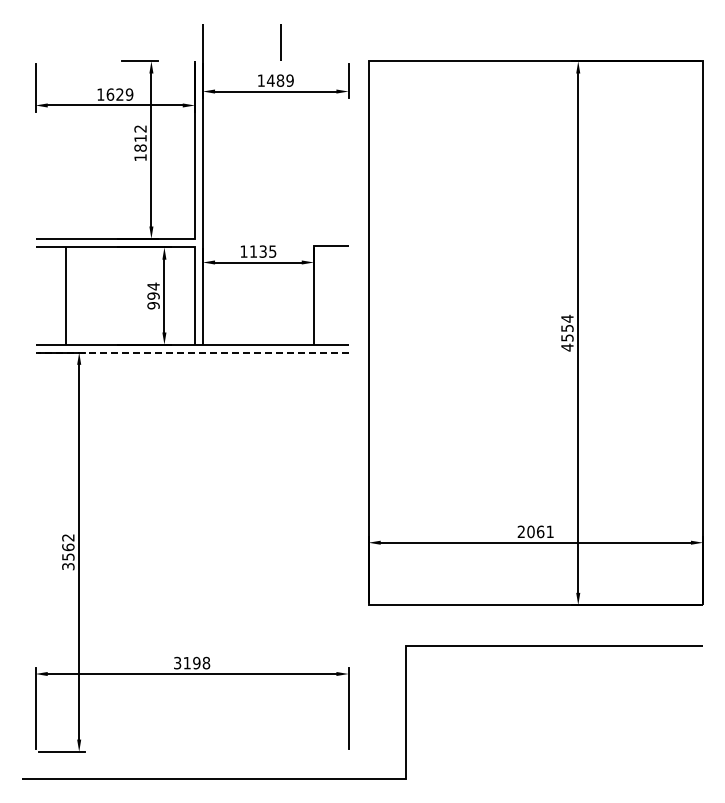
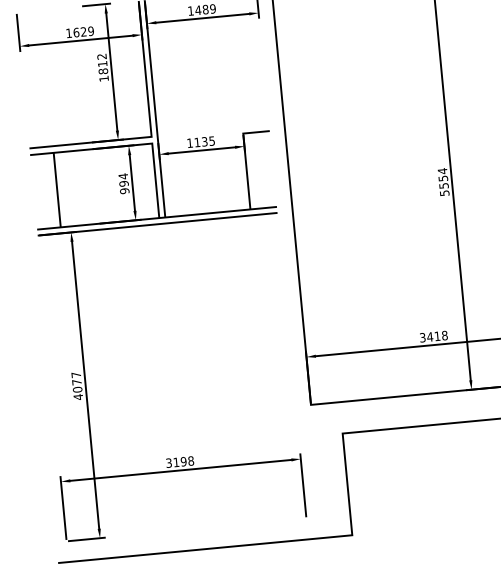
text: (567, 347) -> (444, 193), 4554 -> 5554
line: (192, 352) -> (157, 224), dashed -> solid
text: (535, 531) -> (433, 336), 2061 -> 3418
text: (68, 552) -> (77, 386), 3562 -> 4077

